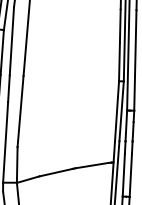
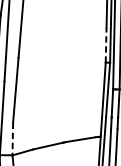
line: (119, 61) -> (106, 44), solid -> dashed
line: (17, 164) -> (13, 138), solid -> dashed

